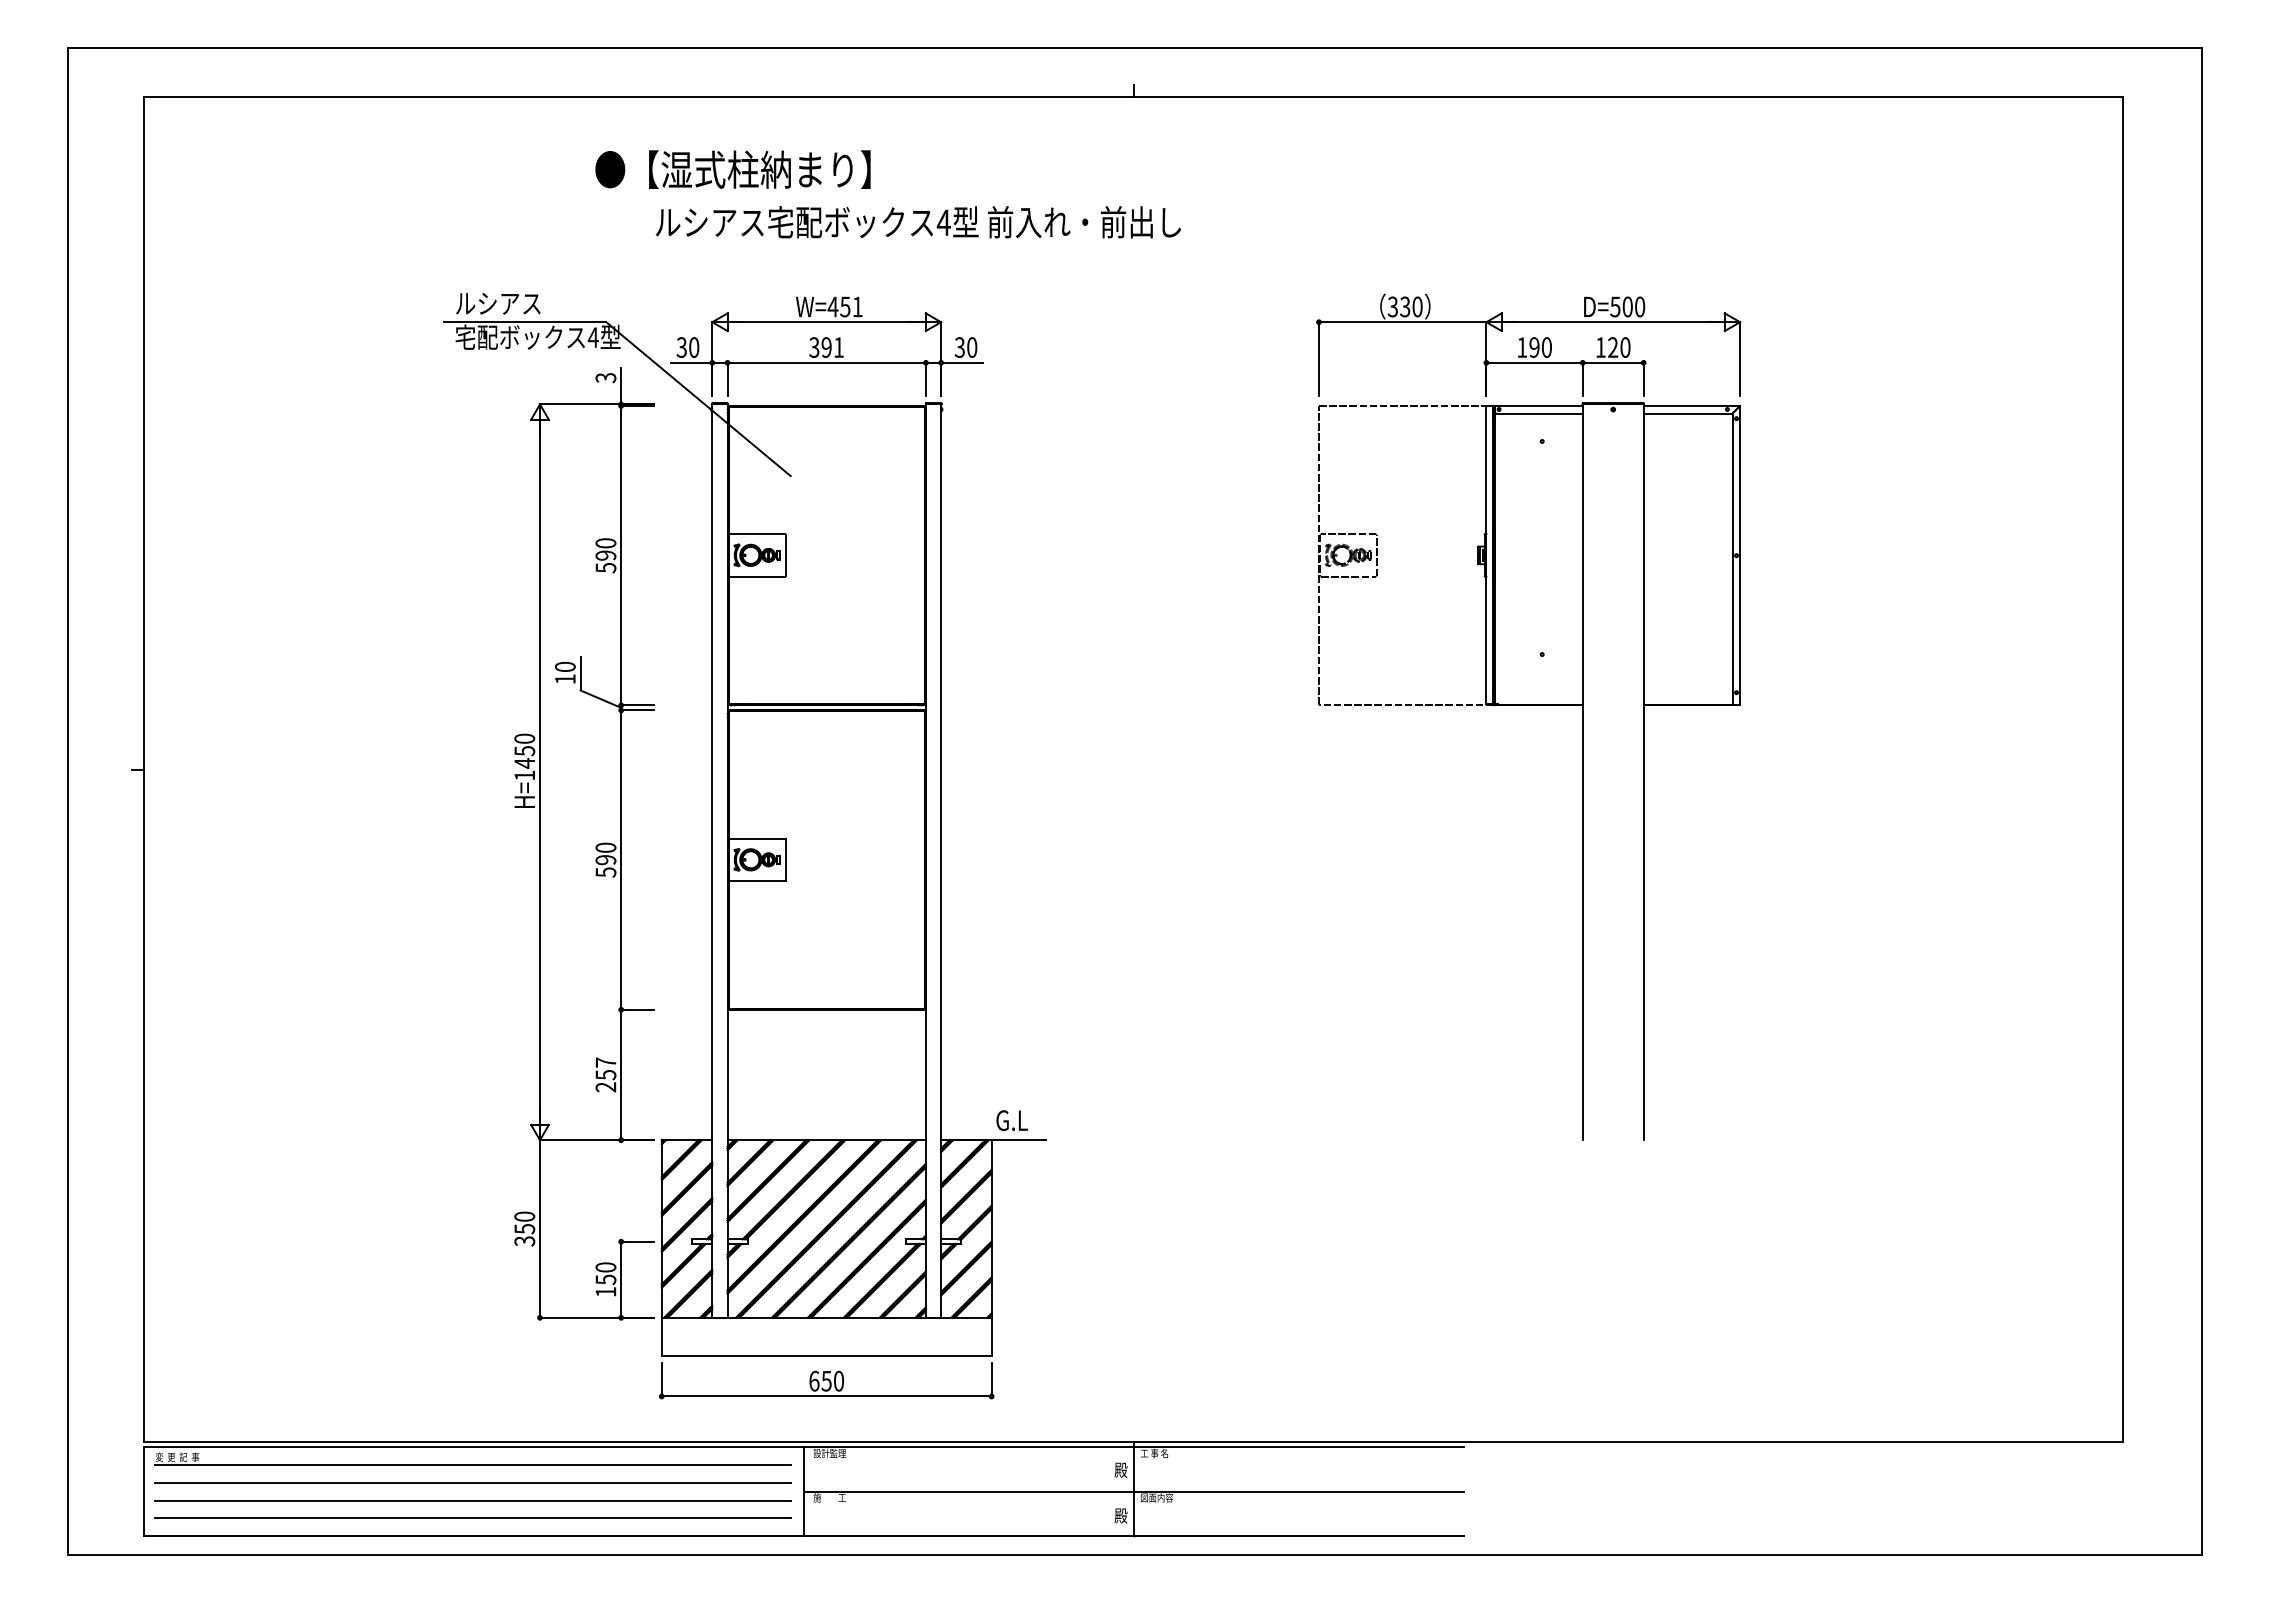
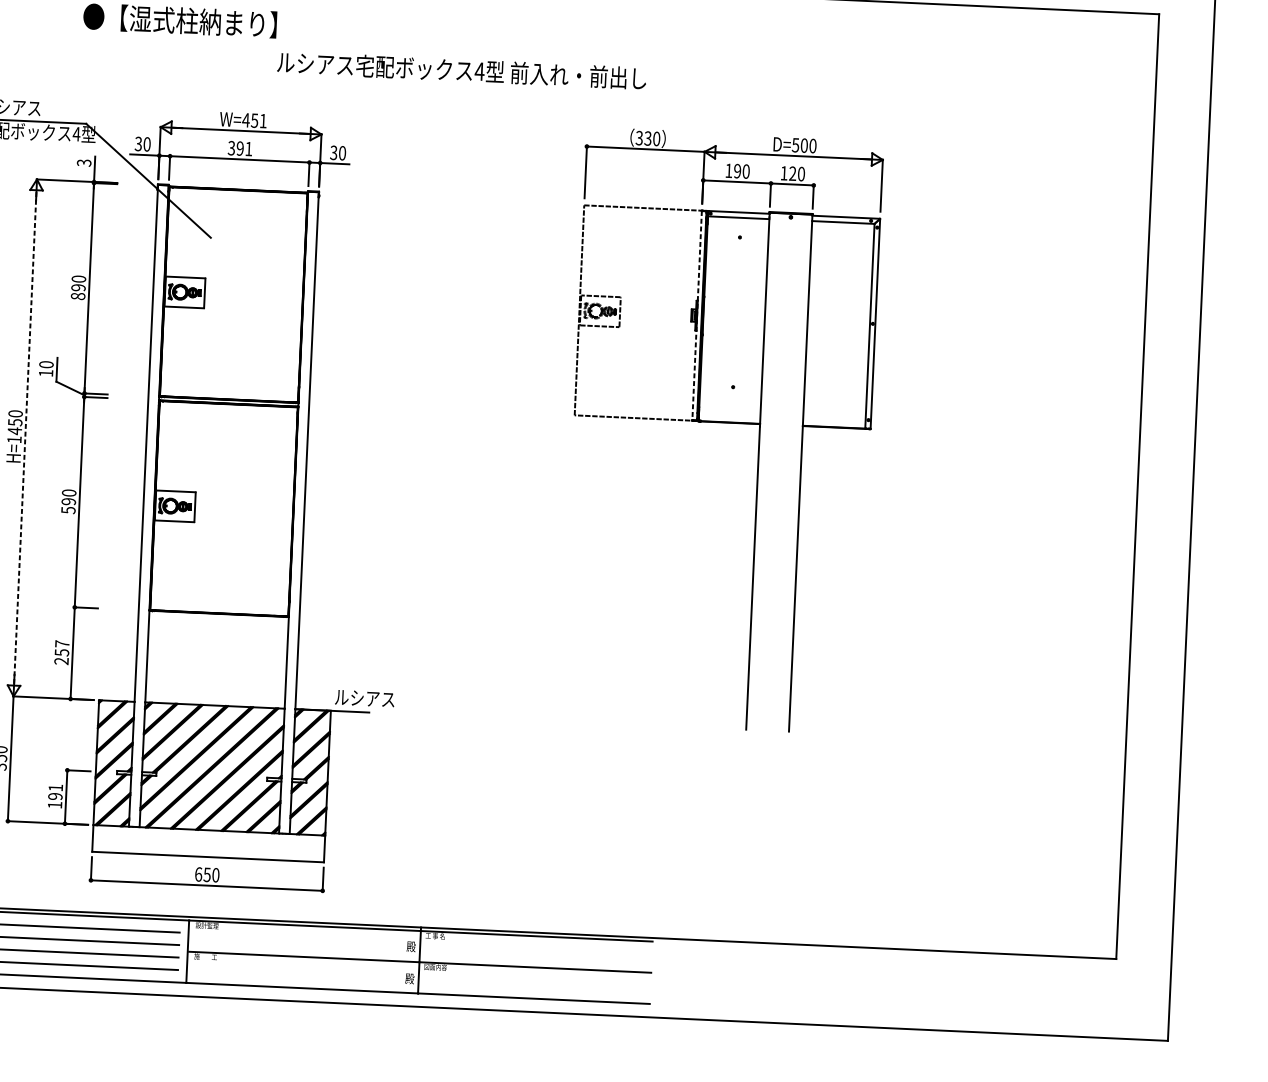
text: (917, 222) -> (461, 70), moved
line: (1486, 555) -> (697, 315), solid -> dashed
text: (605, 567) -> (77, 296), 590 -> 890
line: (540, 771) -> (25, 437), solid -> dashed
text: (1038, 1120) -> (364, 698), G.L -> ルシアス
text: (605, 1273) -> (55, 792), 150 -> 191

